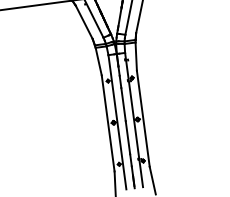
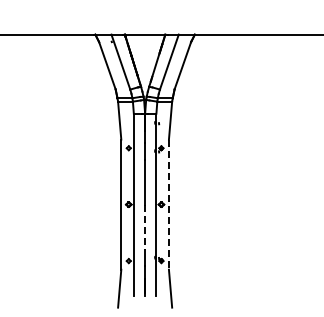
line: (143, 119) -> (168, 205), solid -> dashed
line: (128, 137) -> (145, 227), solid -> dashed

